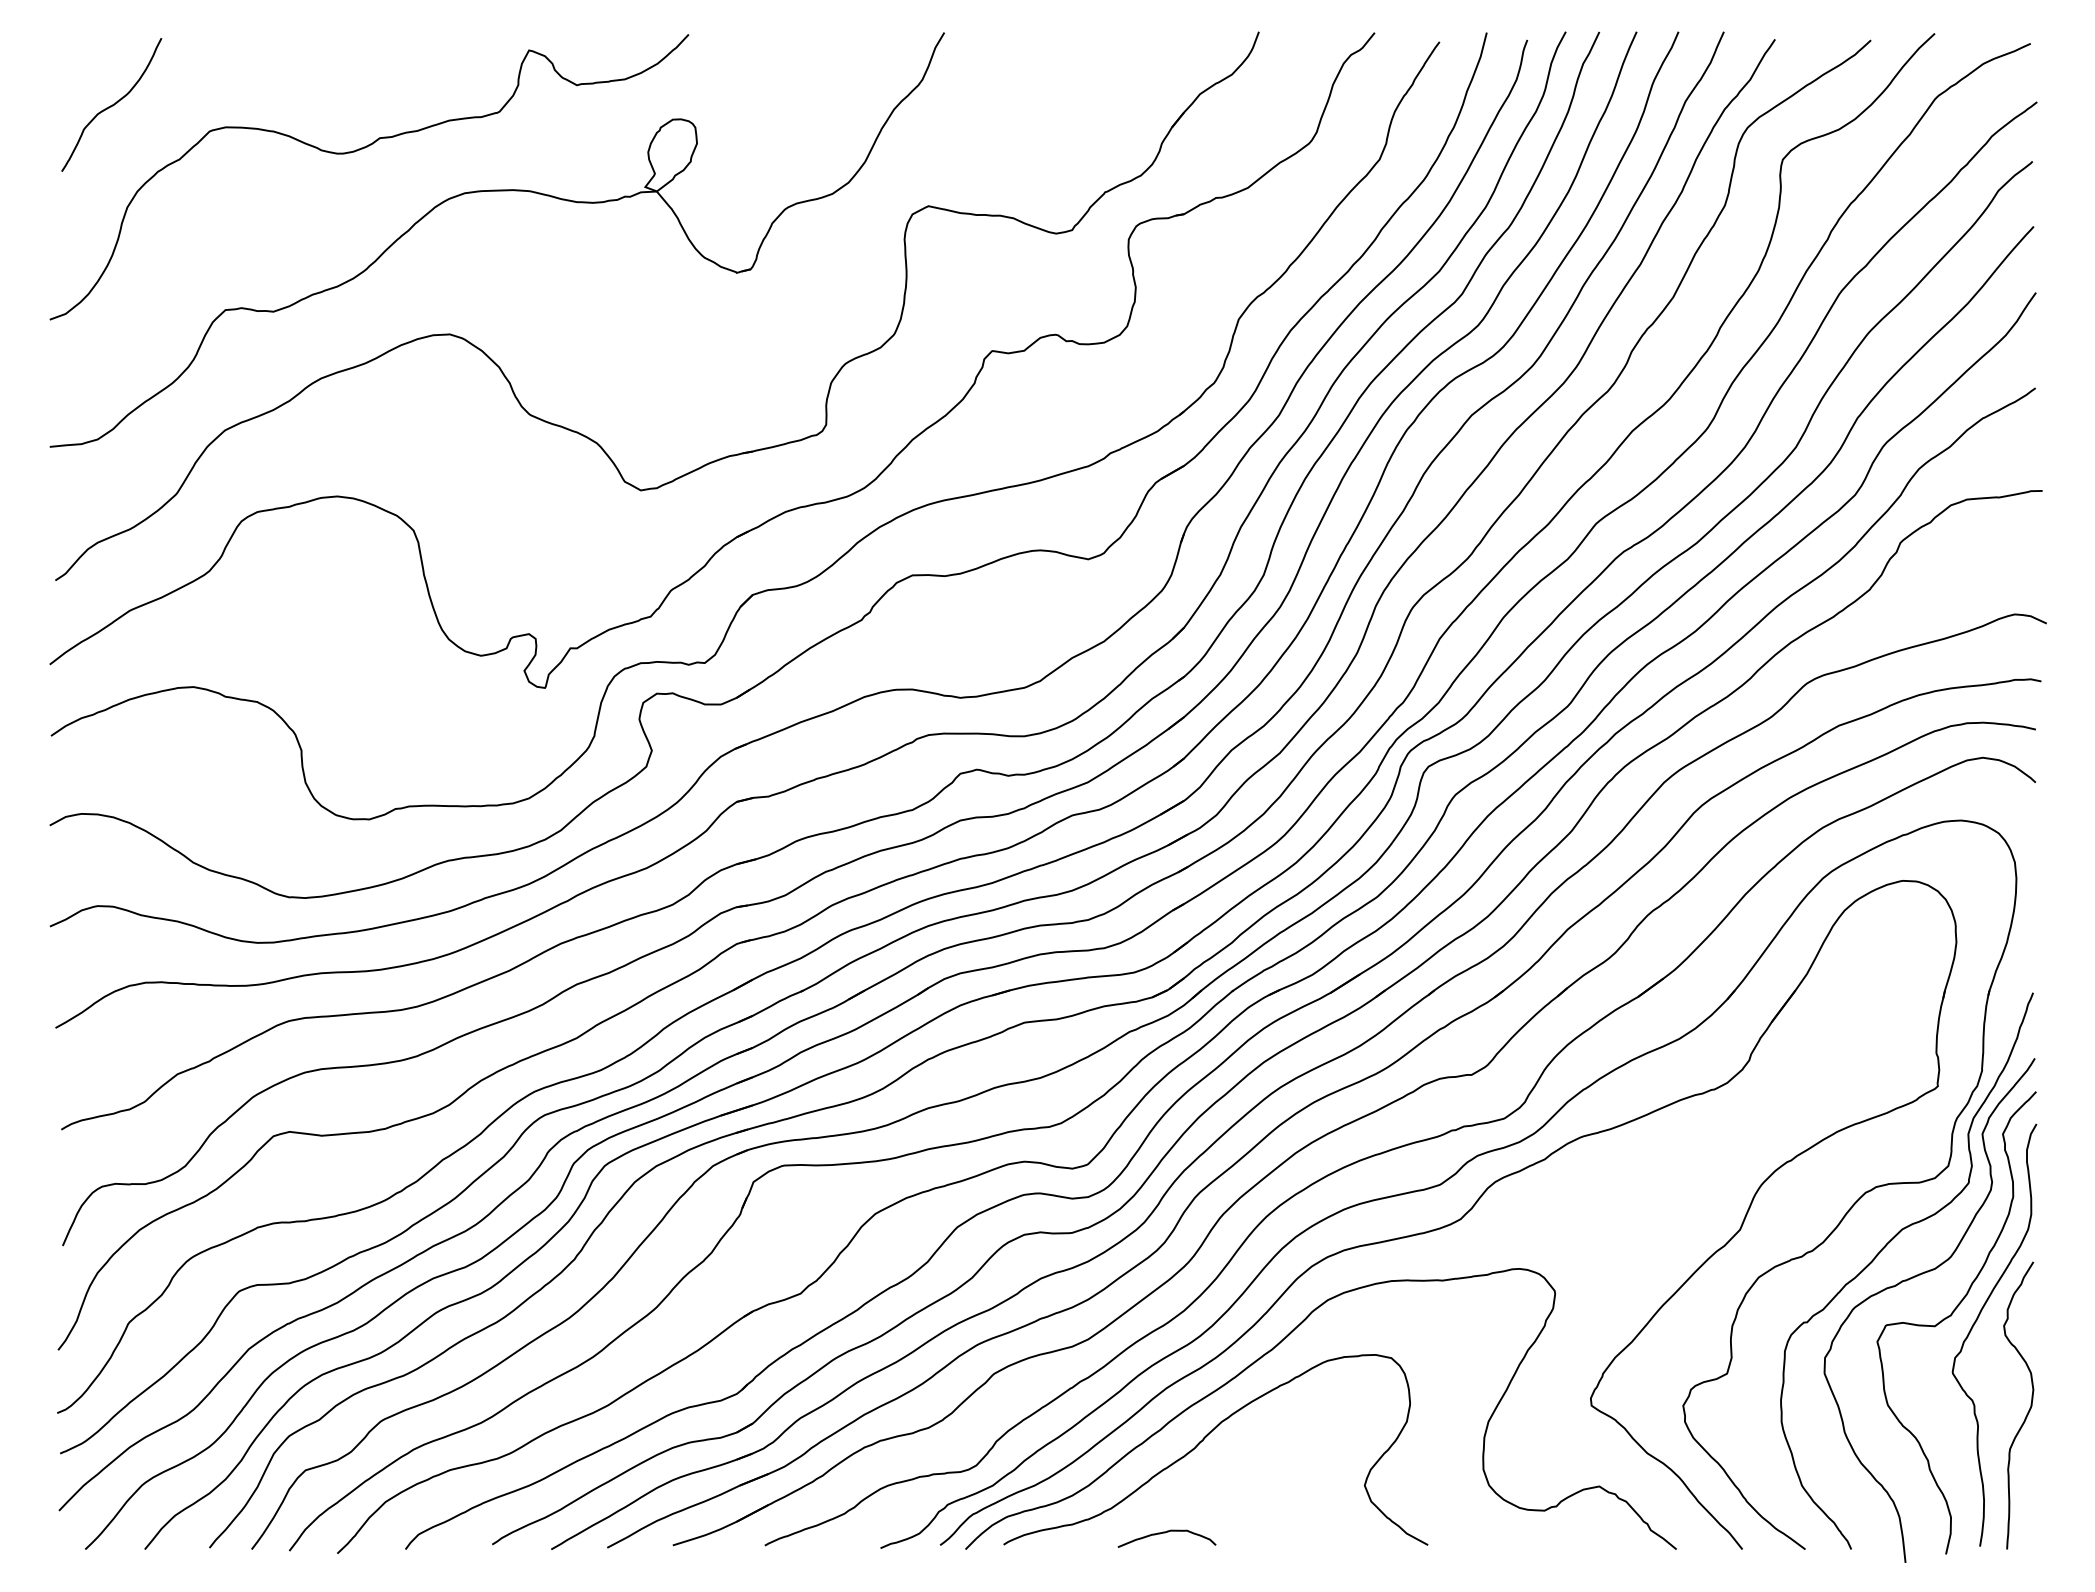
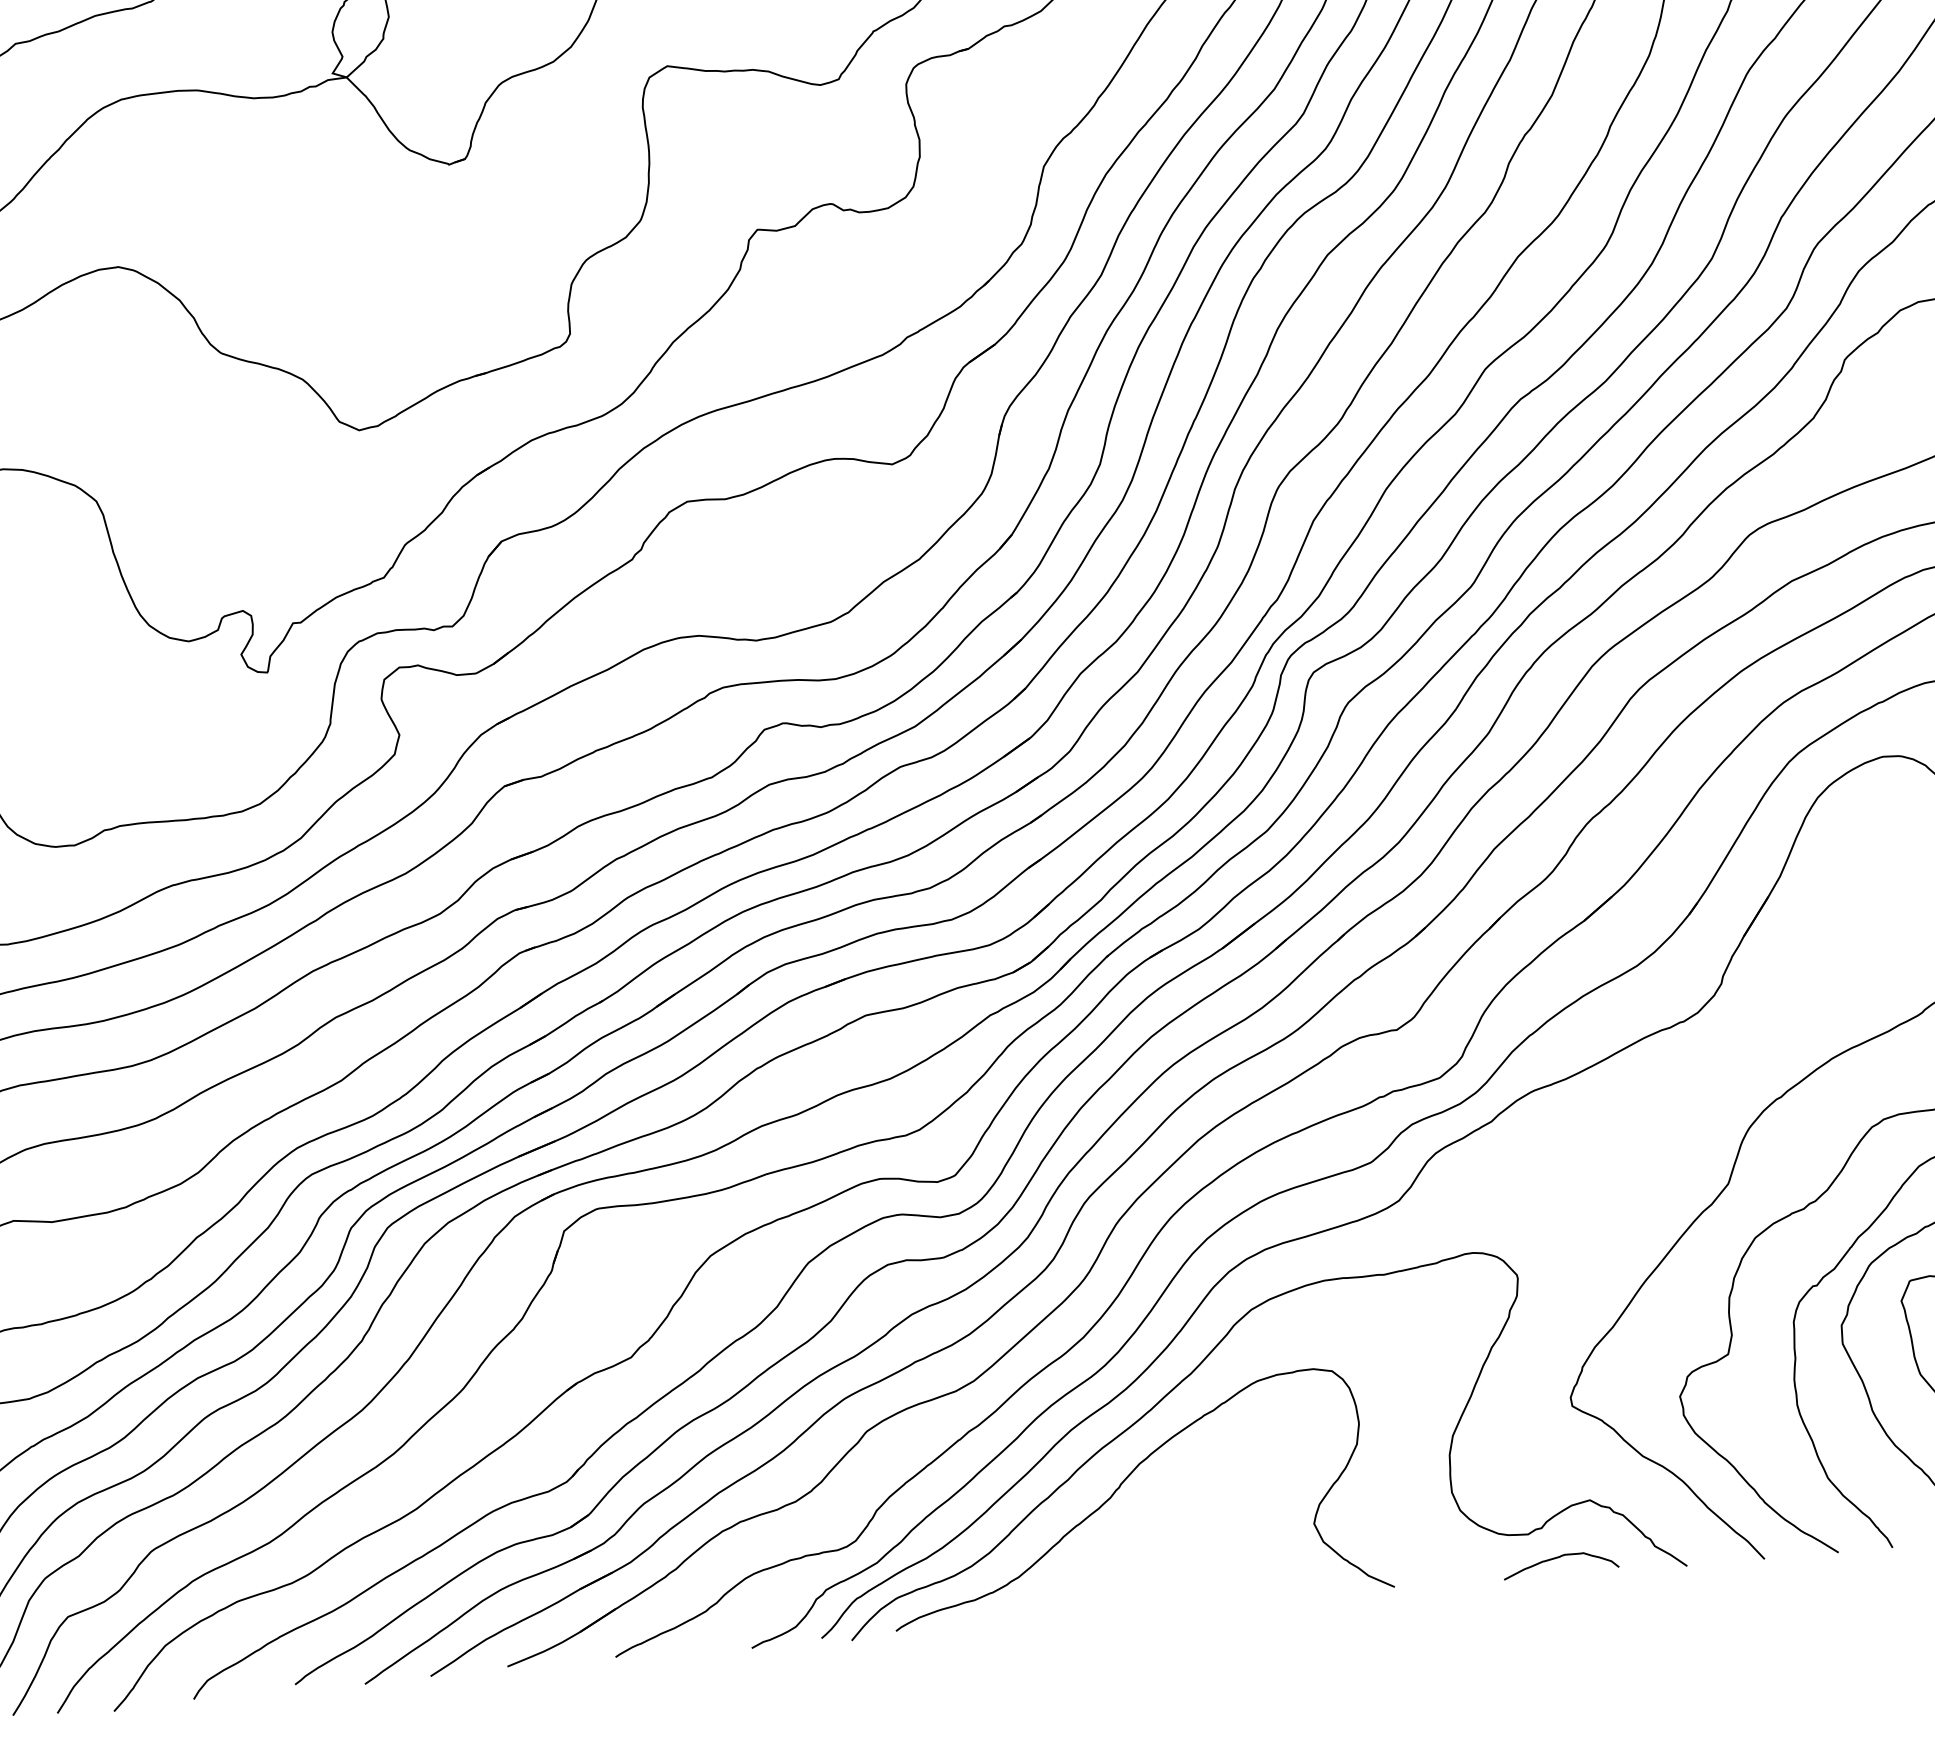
curve: (1165, 1533) -> (1558, 1558), moved

